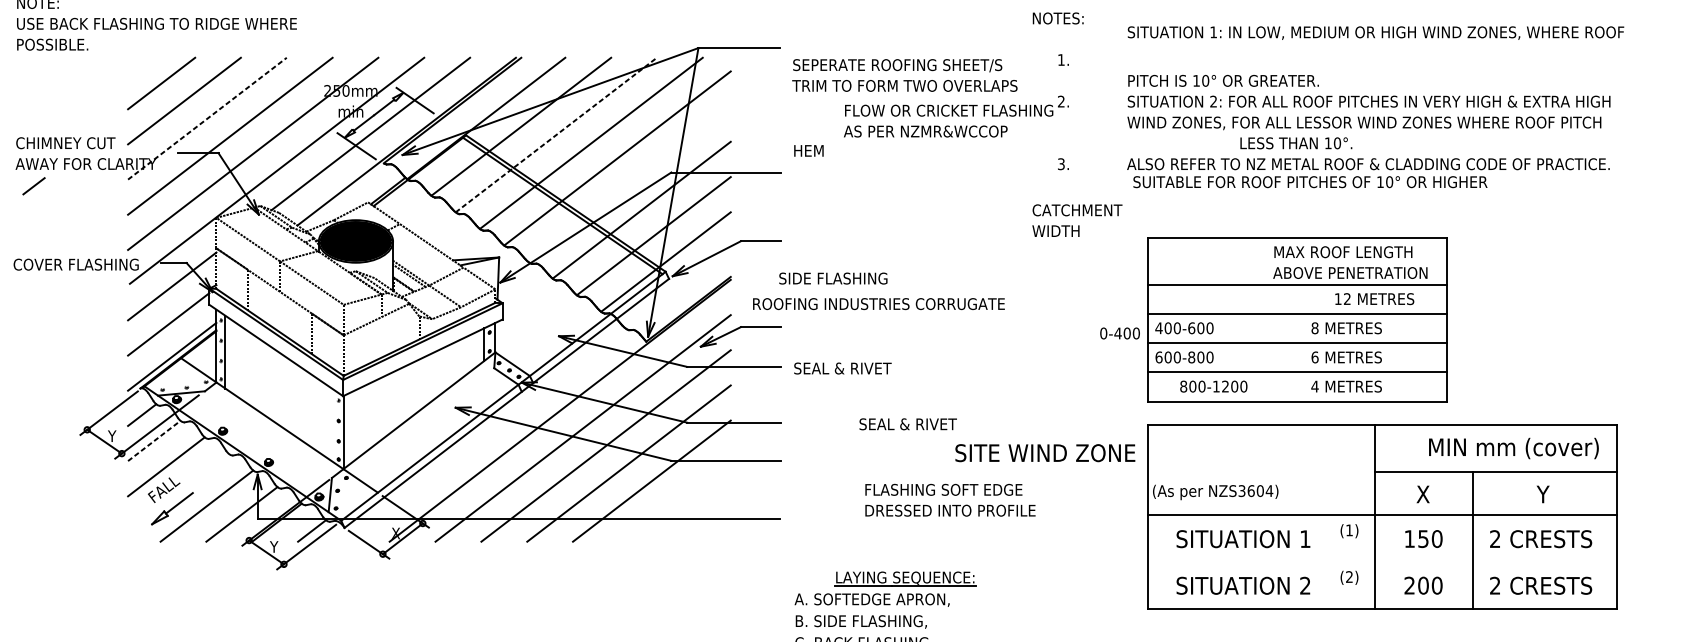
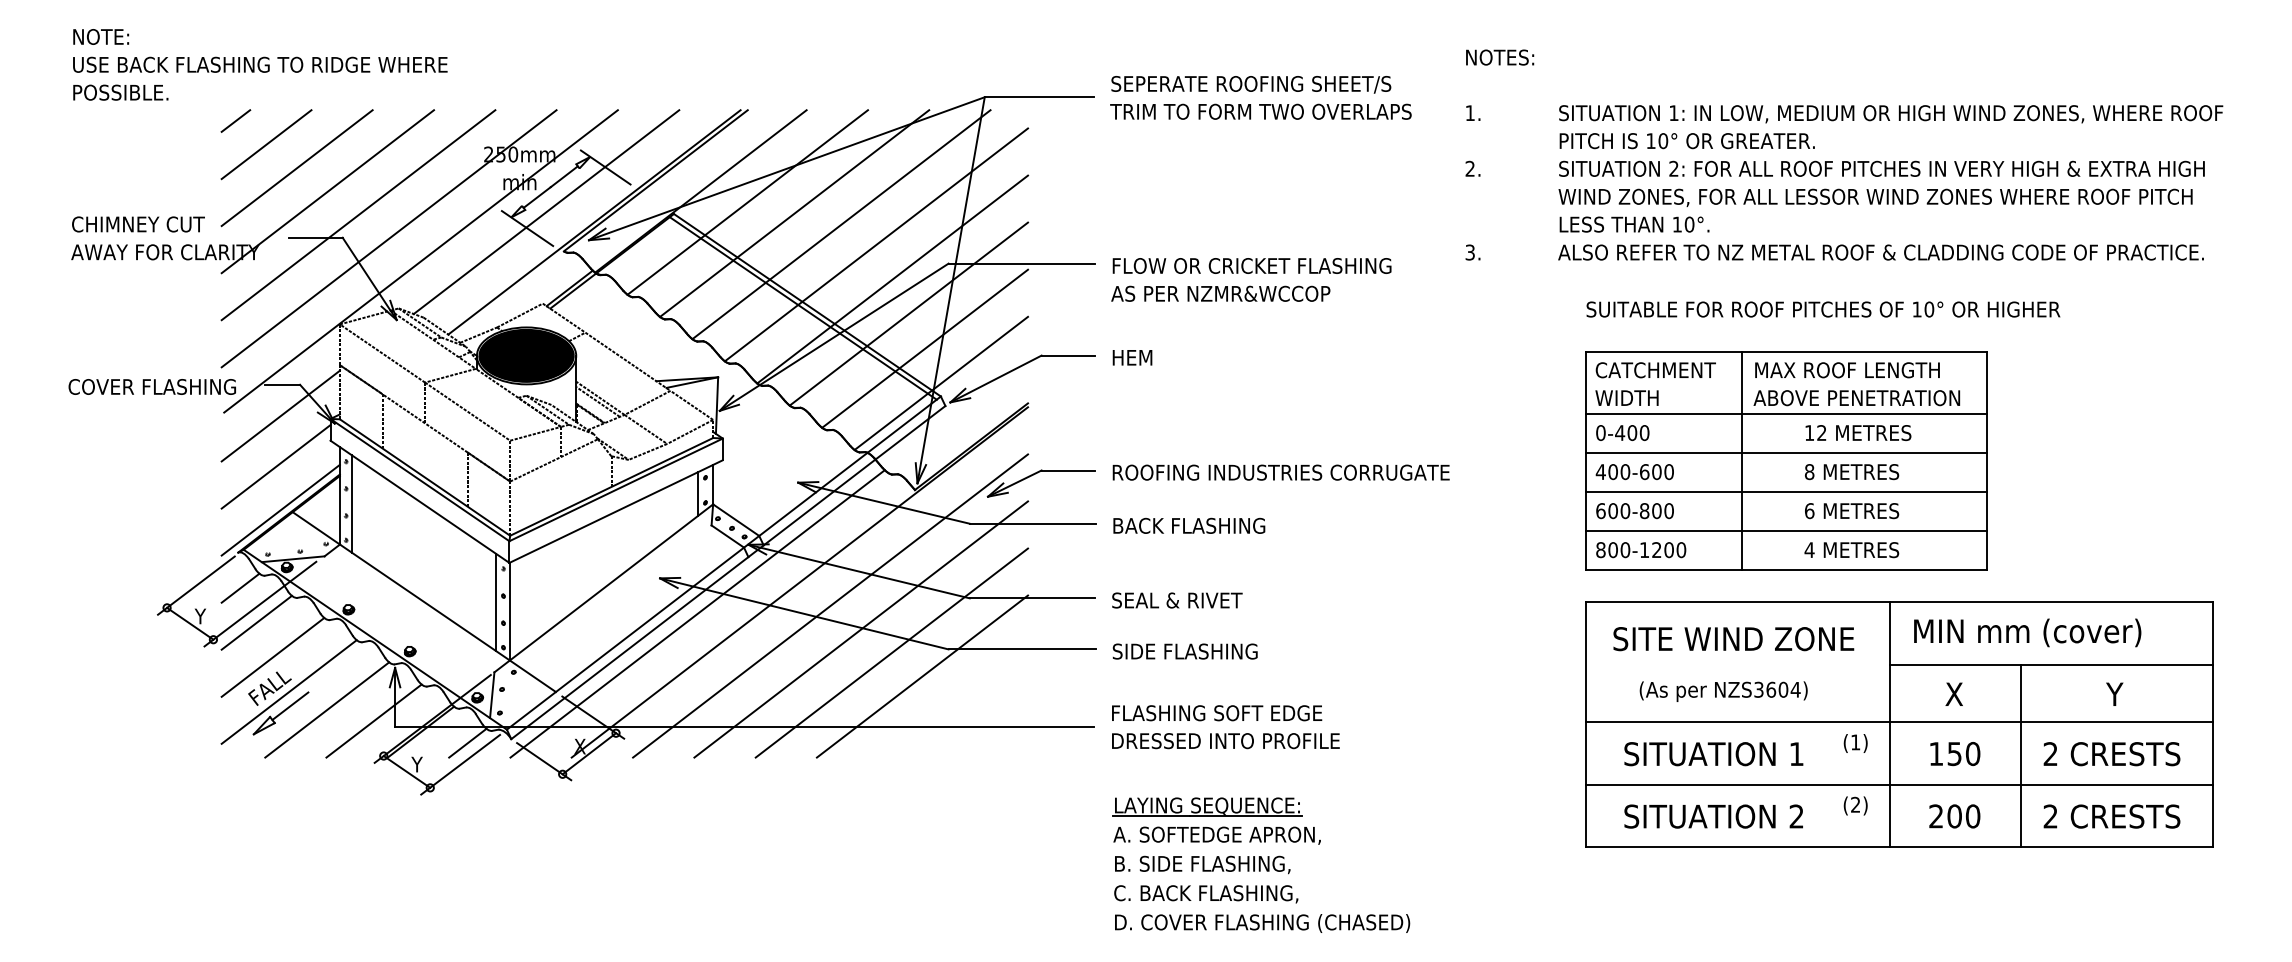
text: (1058, 18) -> (1500, 57), moved
text: (1376, 33) -> (1891, 114), moved
text: (904, 75) -> (1260, 97), moved
line: (207, 118) -> (327, 191), dashed -> solid
text: (948, 120) -> (1251, 279), moved
line: (556, 135) -> (794, 213), dashed -> solid
text: (1296, 143) -> (1634, 224), moved
text: (808, 150) -> (1132, 357), moved
text: (1310, 182) -> (1823, 309), moved
line: (629, 184) -> (892, 279), added
line: (33, 185) -> (235, 120), moved
text: (1077, 220) -> (1655, 383), moved
text: (832, 278) -> (1184, 651), moved
text: (1374, 298) -> (1858, 432), moved
text: (878, 303) -> (1280, 472), moved
line: (1264, 319) -> (1741, 460), added
text: (1119, 333) -> (1622, 432), moved
text: (850, 368) -> (1188, 525), SEAL & RIVET -> BACK FLASHING
text: (1214, 386) -> (1641, 550), moved
text: (908, 424) -> (1177, 600), moved
line: (332, 425) -> (495, 601), added
line: (483, 434) -> (697, 613), added
line: (154, 440) -> (257, 622), dashed -> solid
text: (1513, 448) -> (2027, 632), moved
text: (1045, 453) -> (1733, 639), moved
line: (178, 492) -> (288, 691), added
text: (1215, 492) -> (1723, 691), moved
text: (950, 500) -> (1225, 727), moved
line: (1382, 561) -> (1899, 784), added
part: (905, 578) -> (1207, 806), moved

